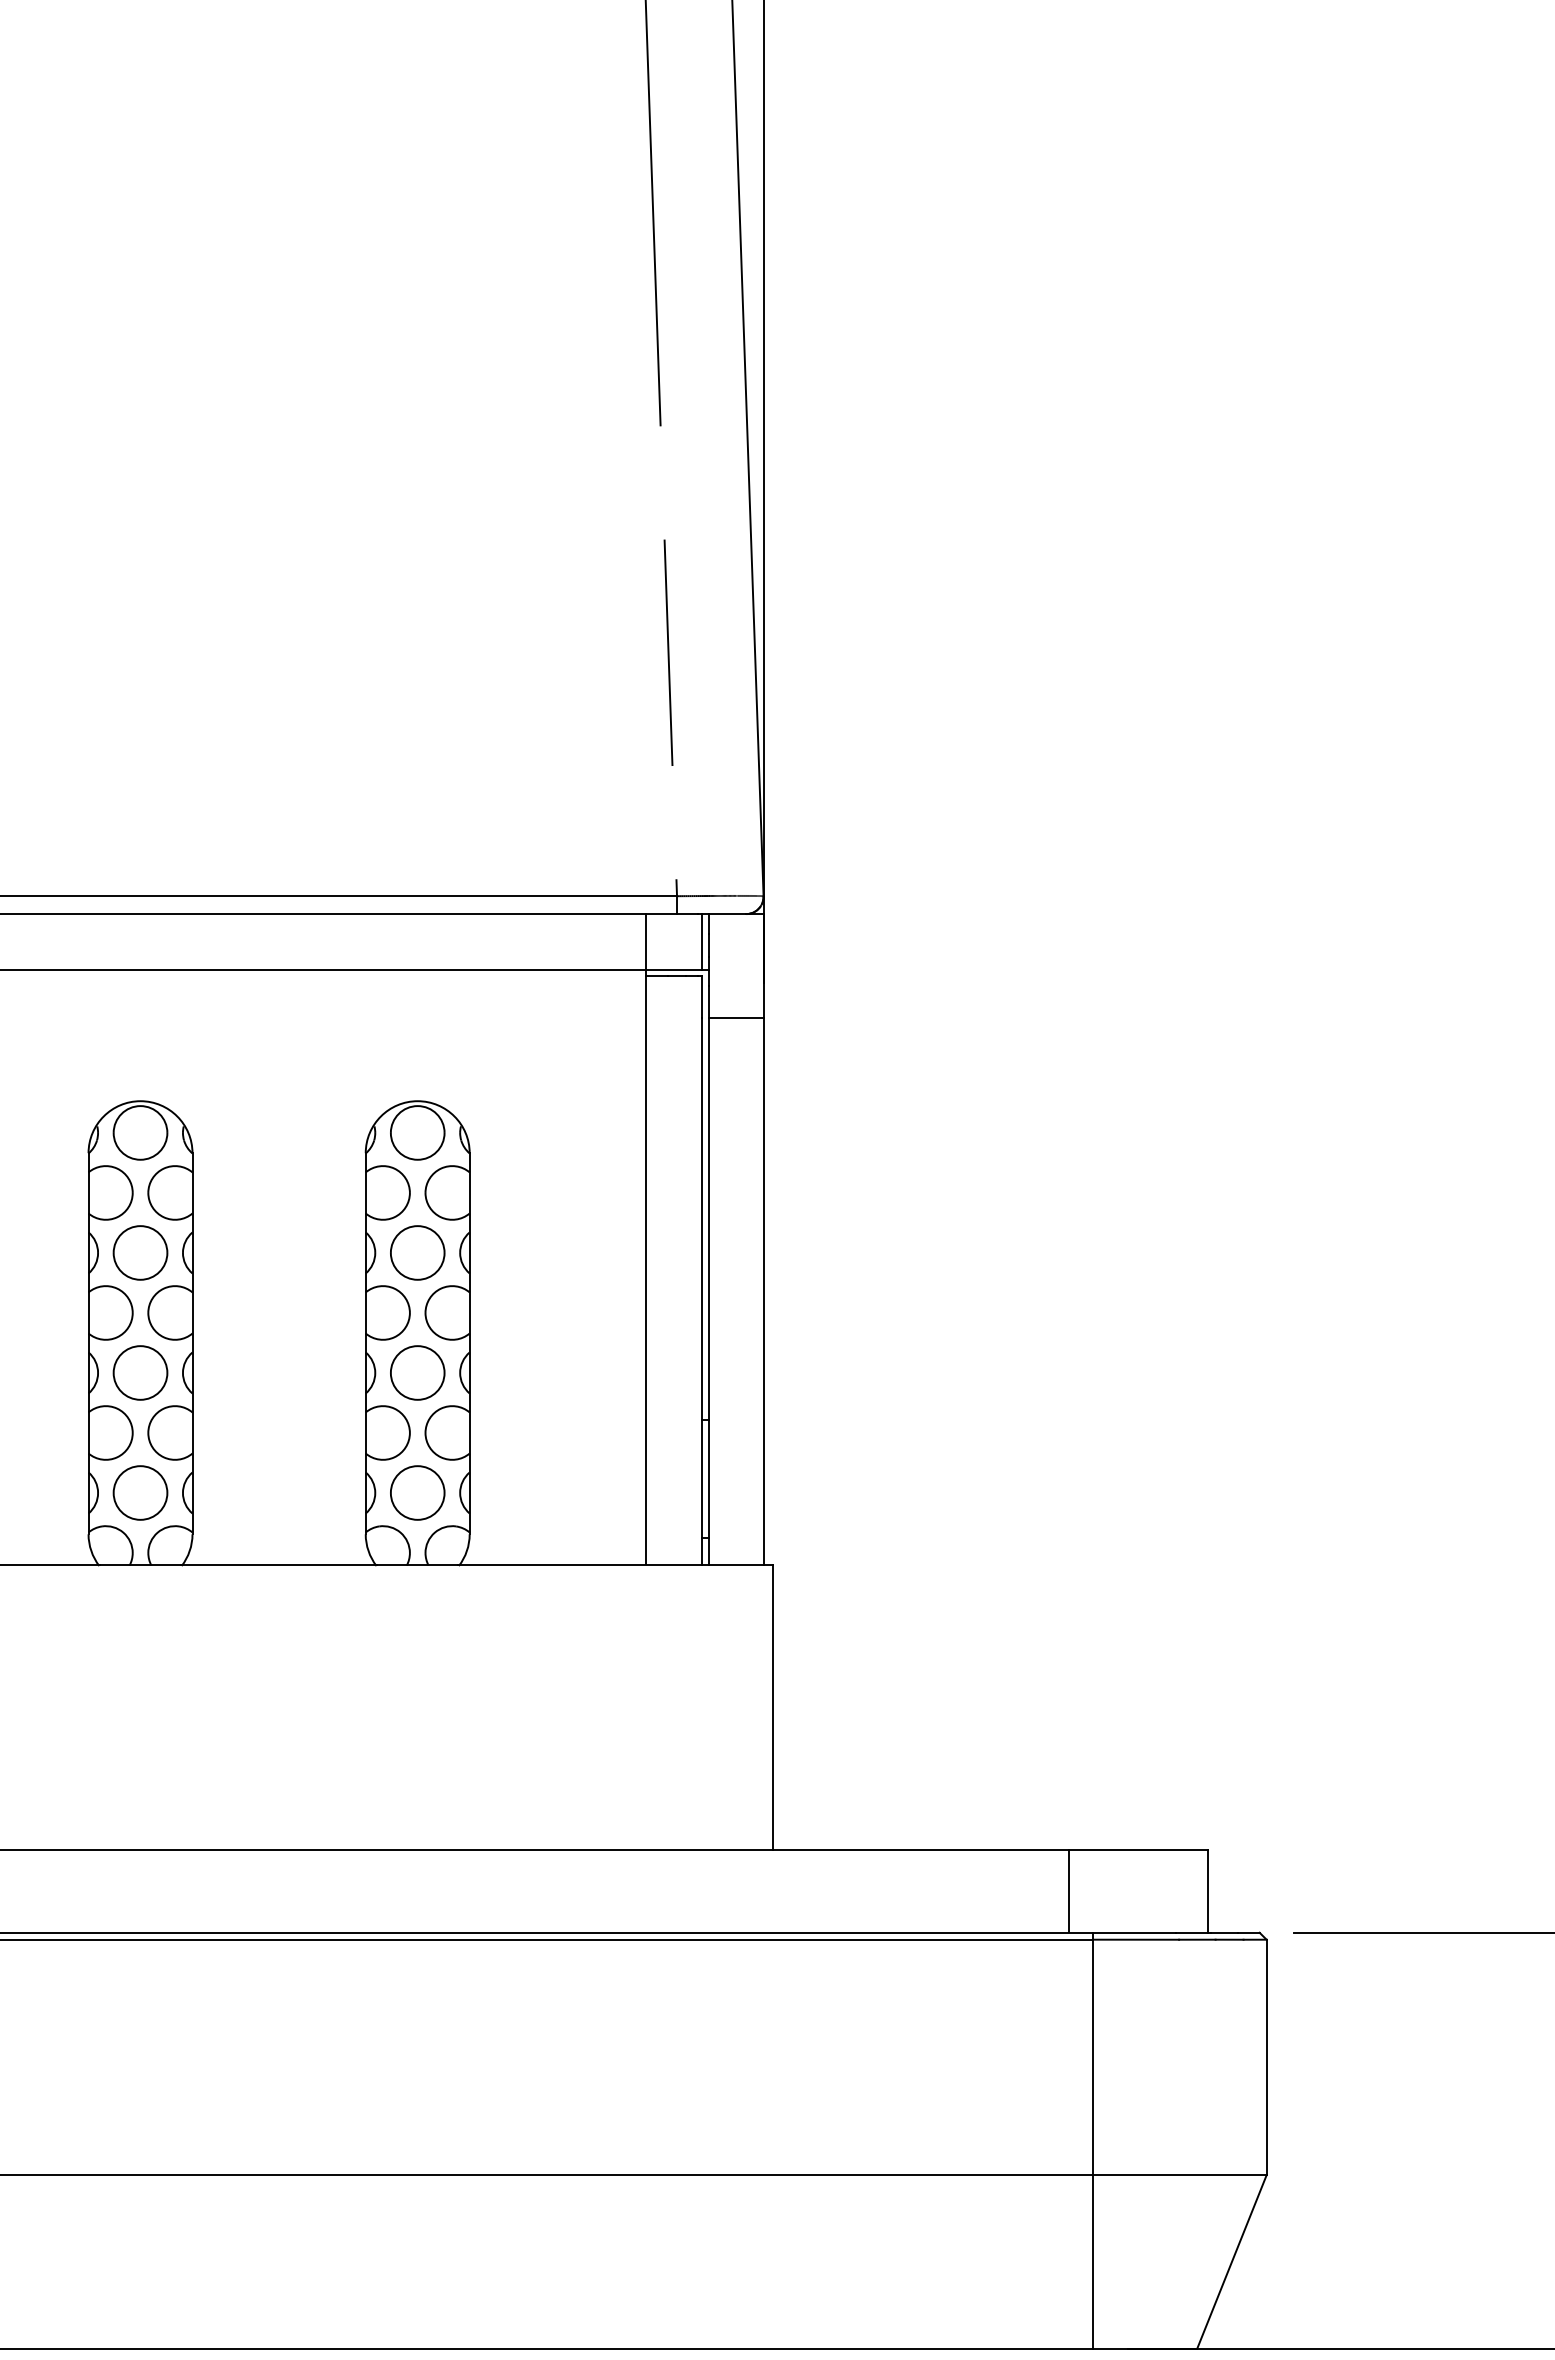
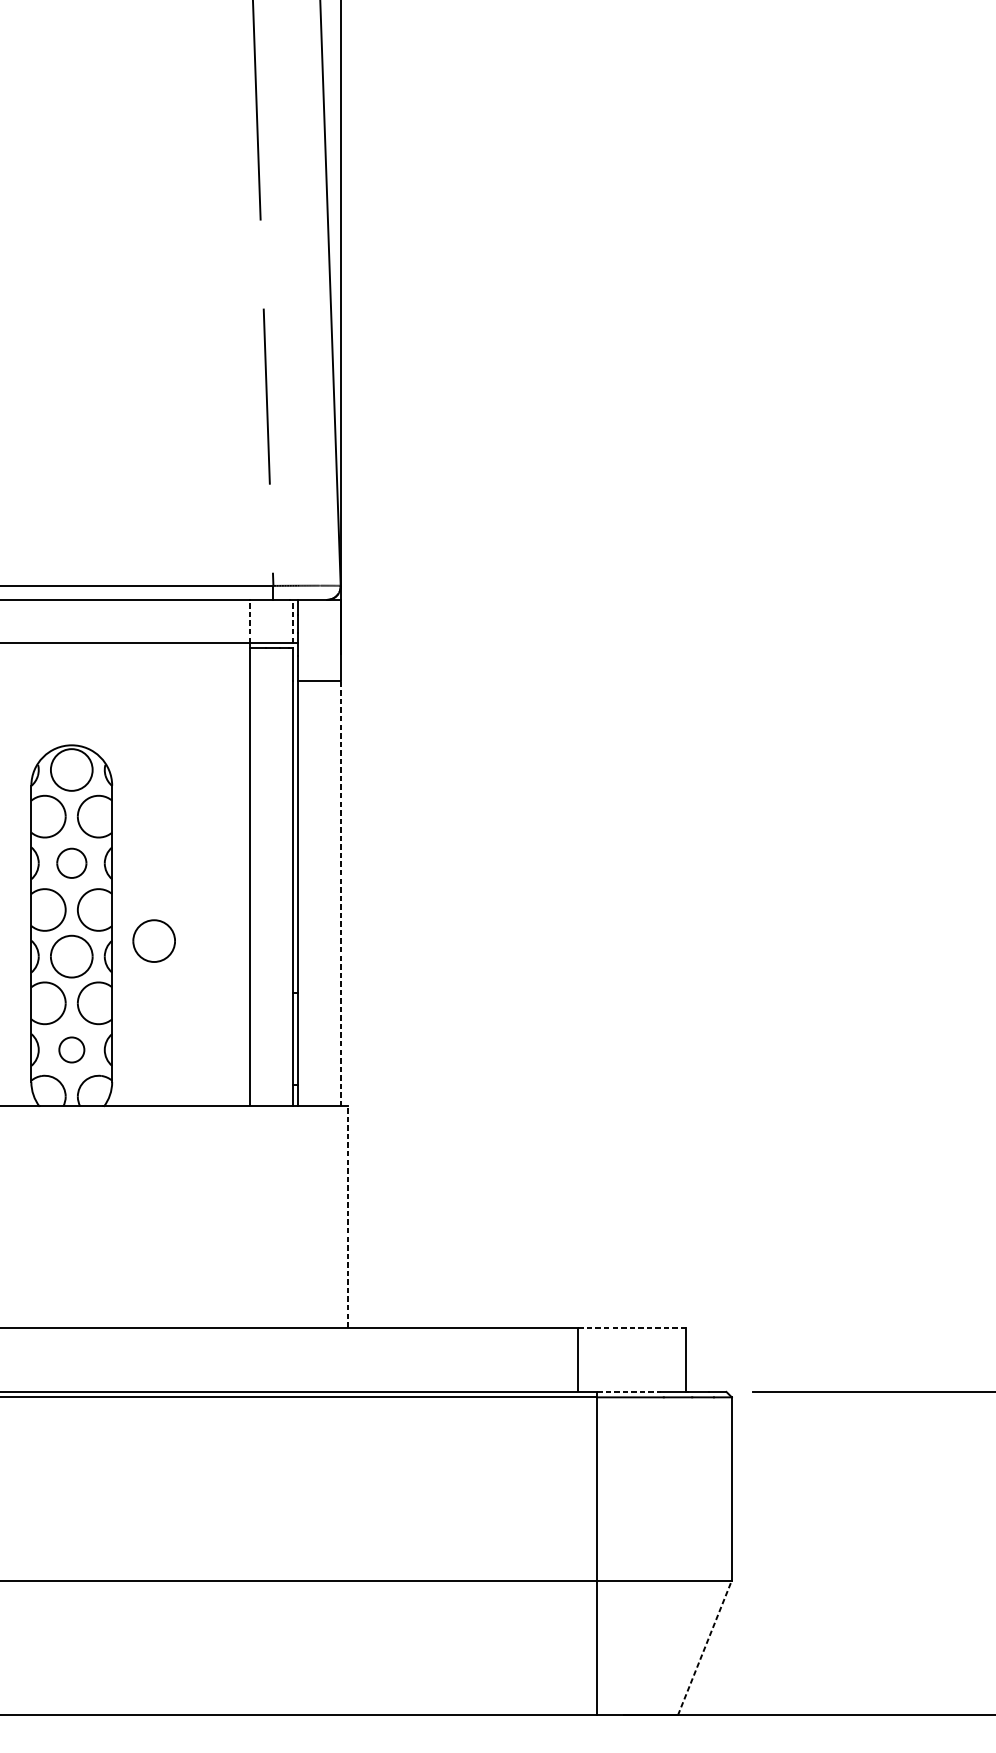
line: (646, 941) -> (249, 621), solid -> dashed
line: (701, 941) -> (292, 621), solid -> dashed
part: (417, 1252) -> (71, 862), size x0.7
line: (764, 1291) -> (341, 893), solid -> dashed
part: (523, 1352) -> (154, 940), added
part: (417, 1492) -> (71, 1049), size x0.6
line: (772, 1707) -> (347, 1216), solid -> dashed
line: (1138, 1849) -> (632, 1327), solid -> dashed
line: (1134, 1932) -> (629, 1391), solid -> dashed
line: (1232, 2261) -> (705, 1647), solid -> dashed

